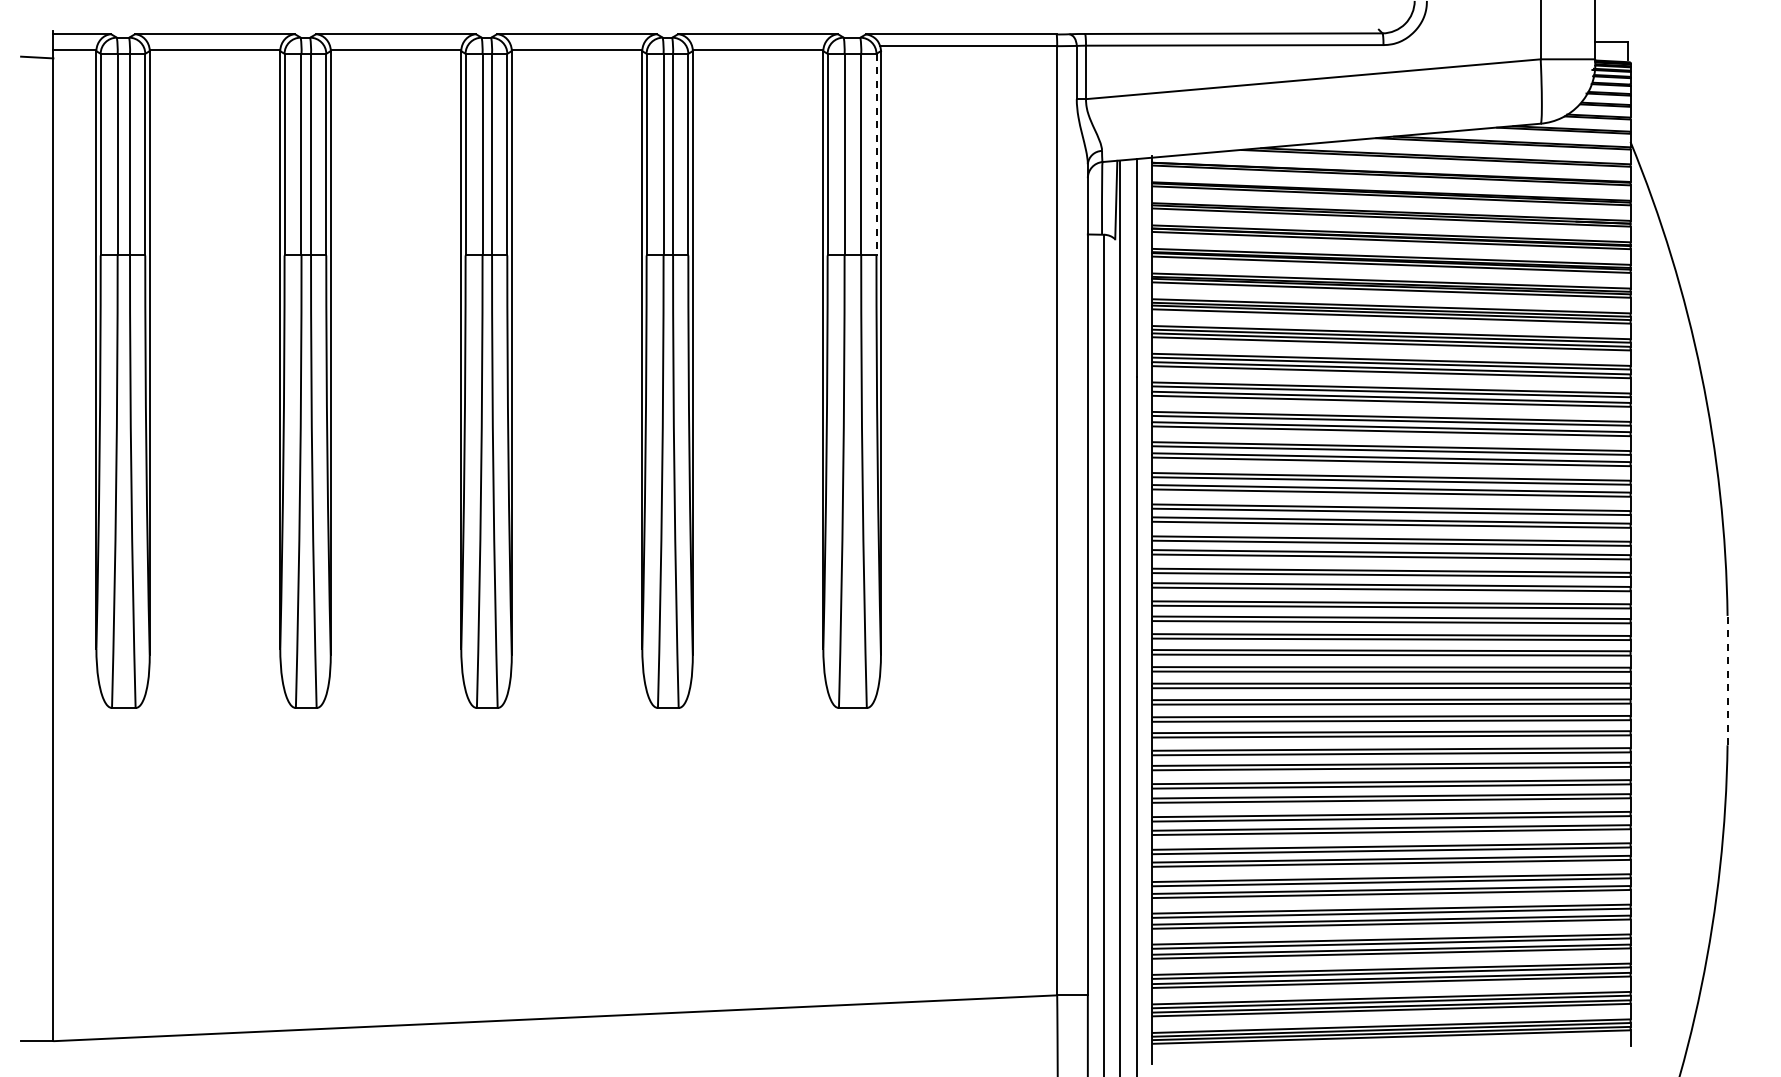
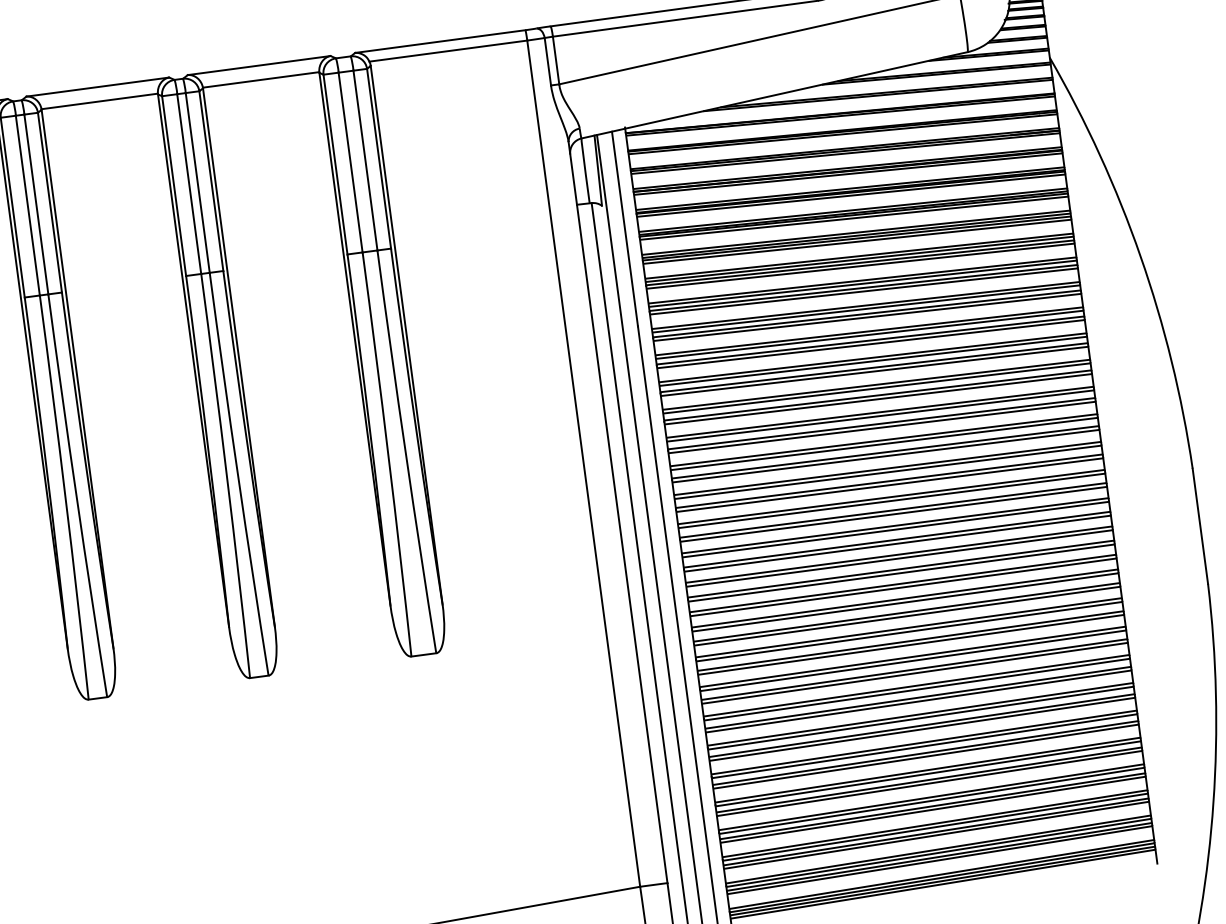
line: (876, 154) -> (379, 158), dashed -> solid
line: (1727, 680) -> (1200, 526), dashed -> solid

